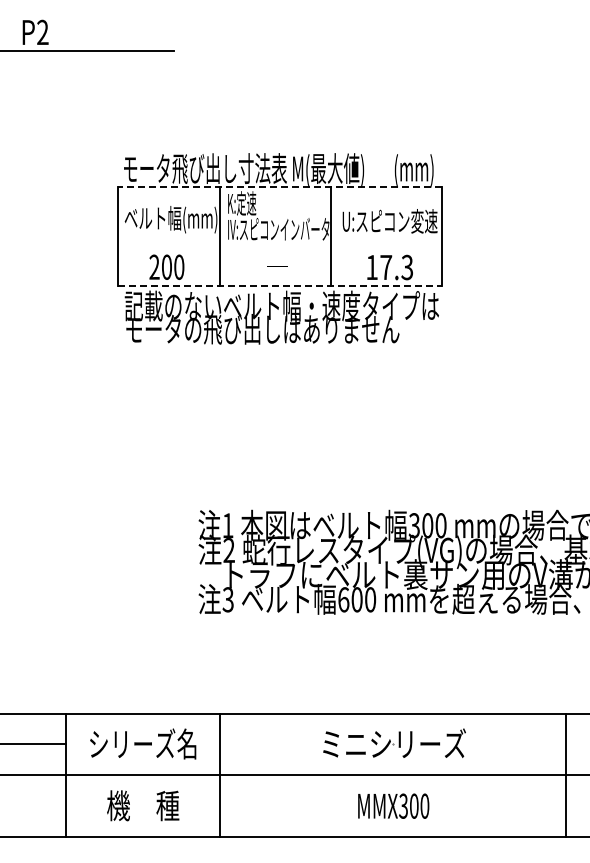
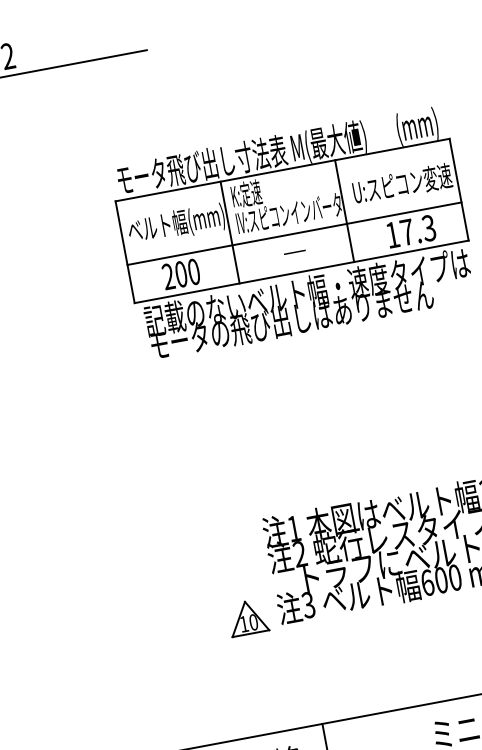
line: (279, 187) -> (281, 170), dashed -> solid
line: (280, 249) -> (294, 234), added
line: (280, 286) -> (302, 272), dashed -> solid
part: (169, 600) -> (248, 617), added

